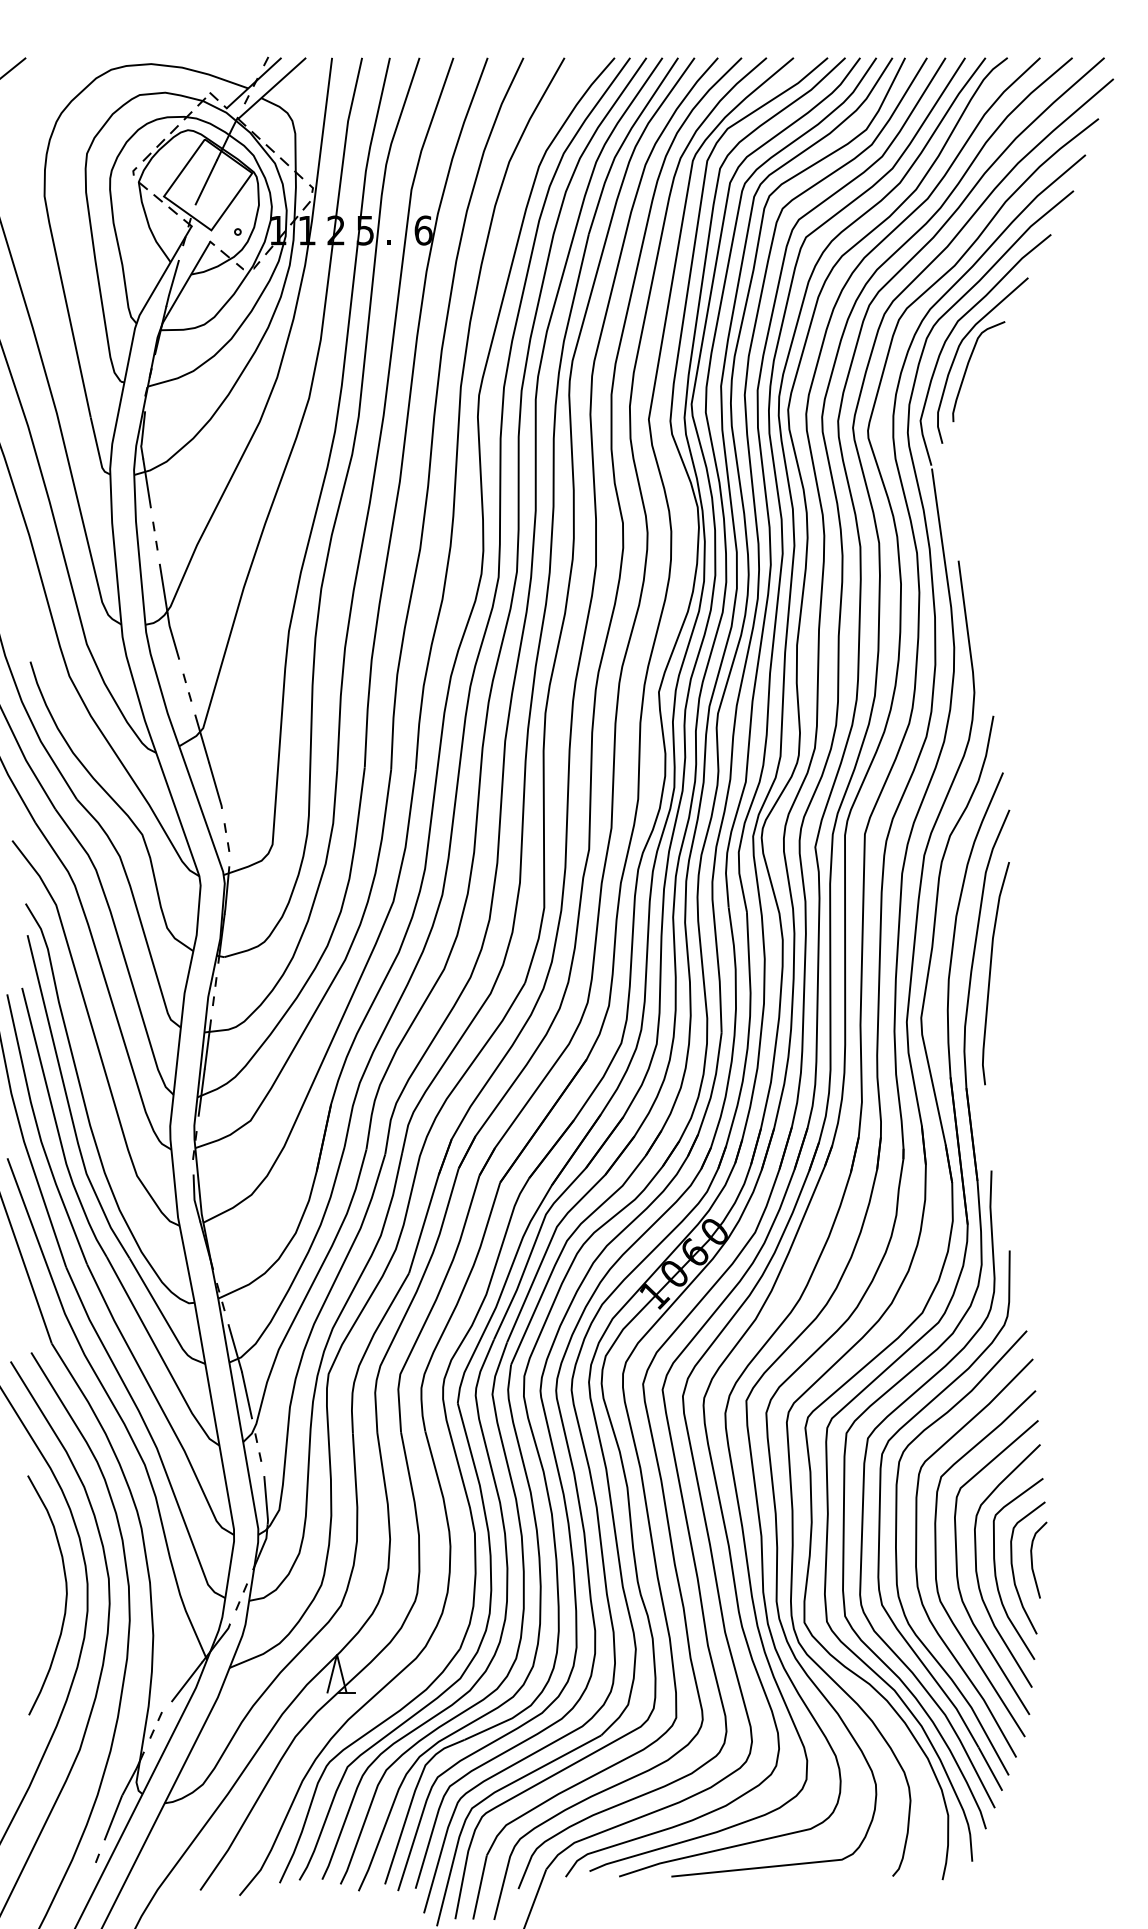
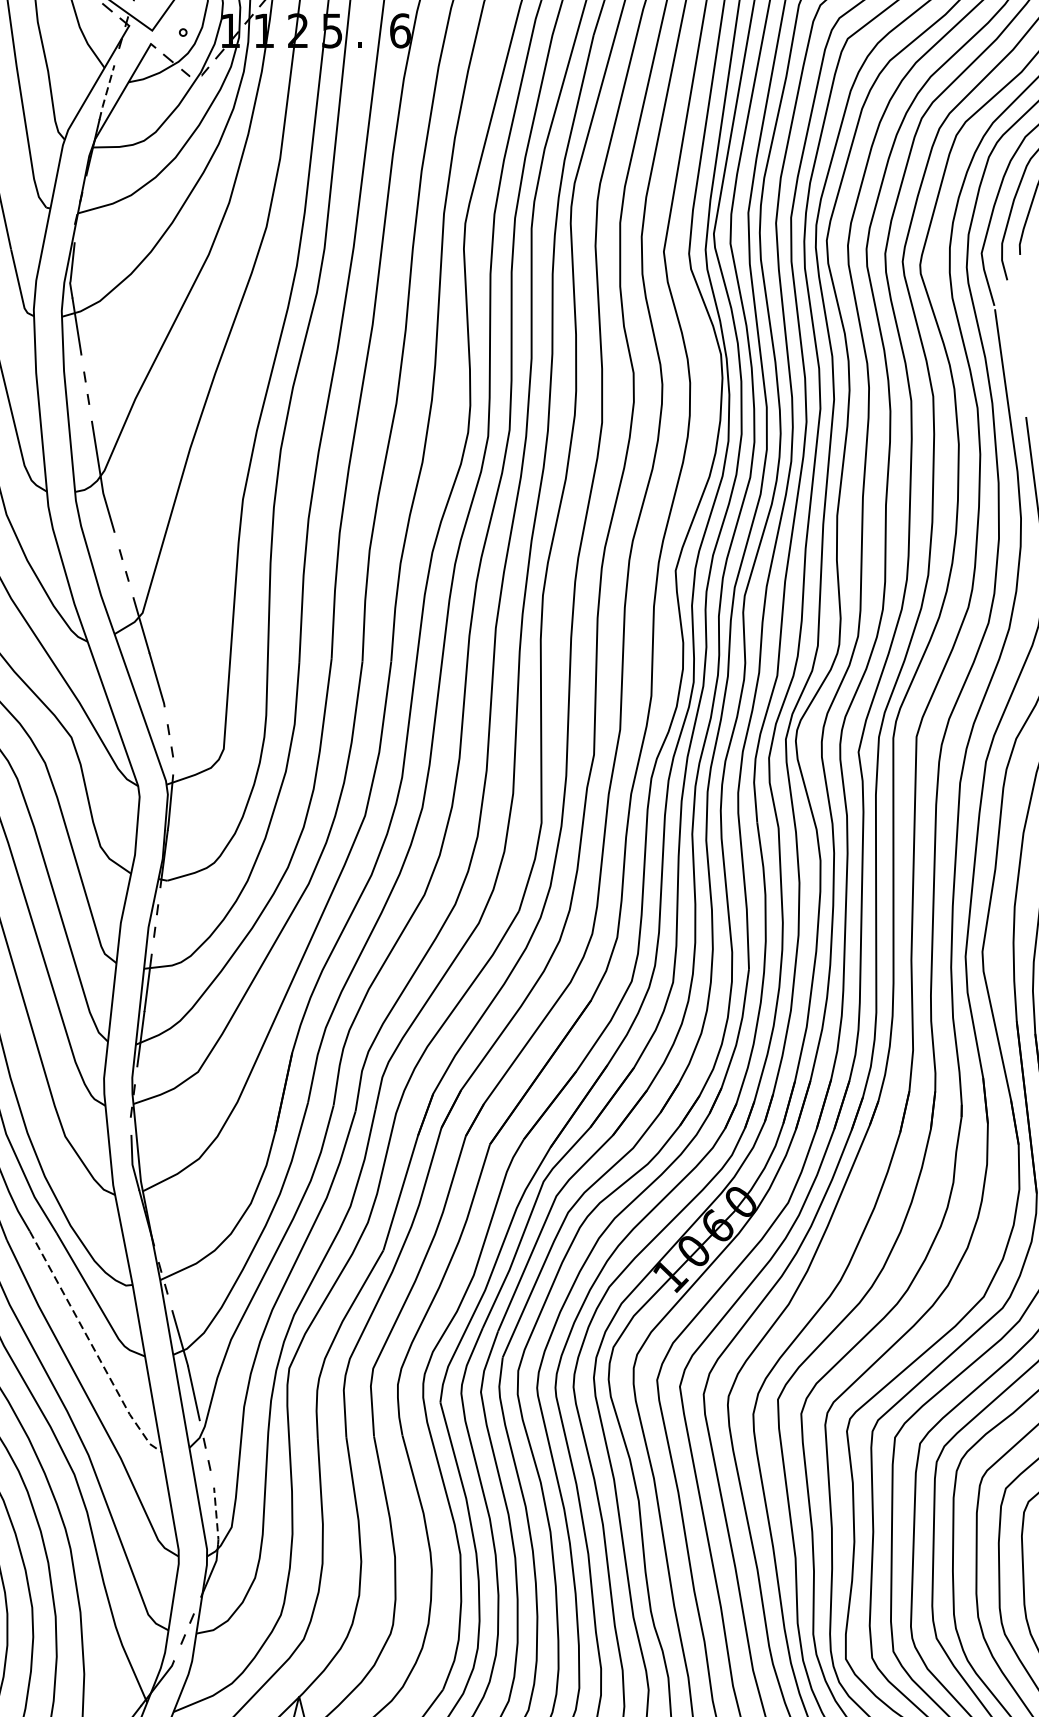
line: (172, 284) -> (106, 93), solid -> dashed
line: (160, 1355) -> (92, 1346), solid -> dashed
line: (266, 1500) -> (216, 1516), solid -> dashed

